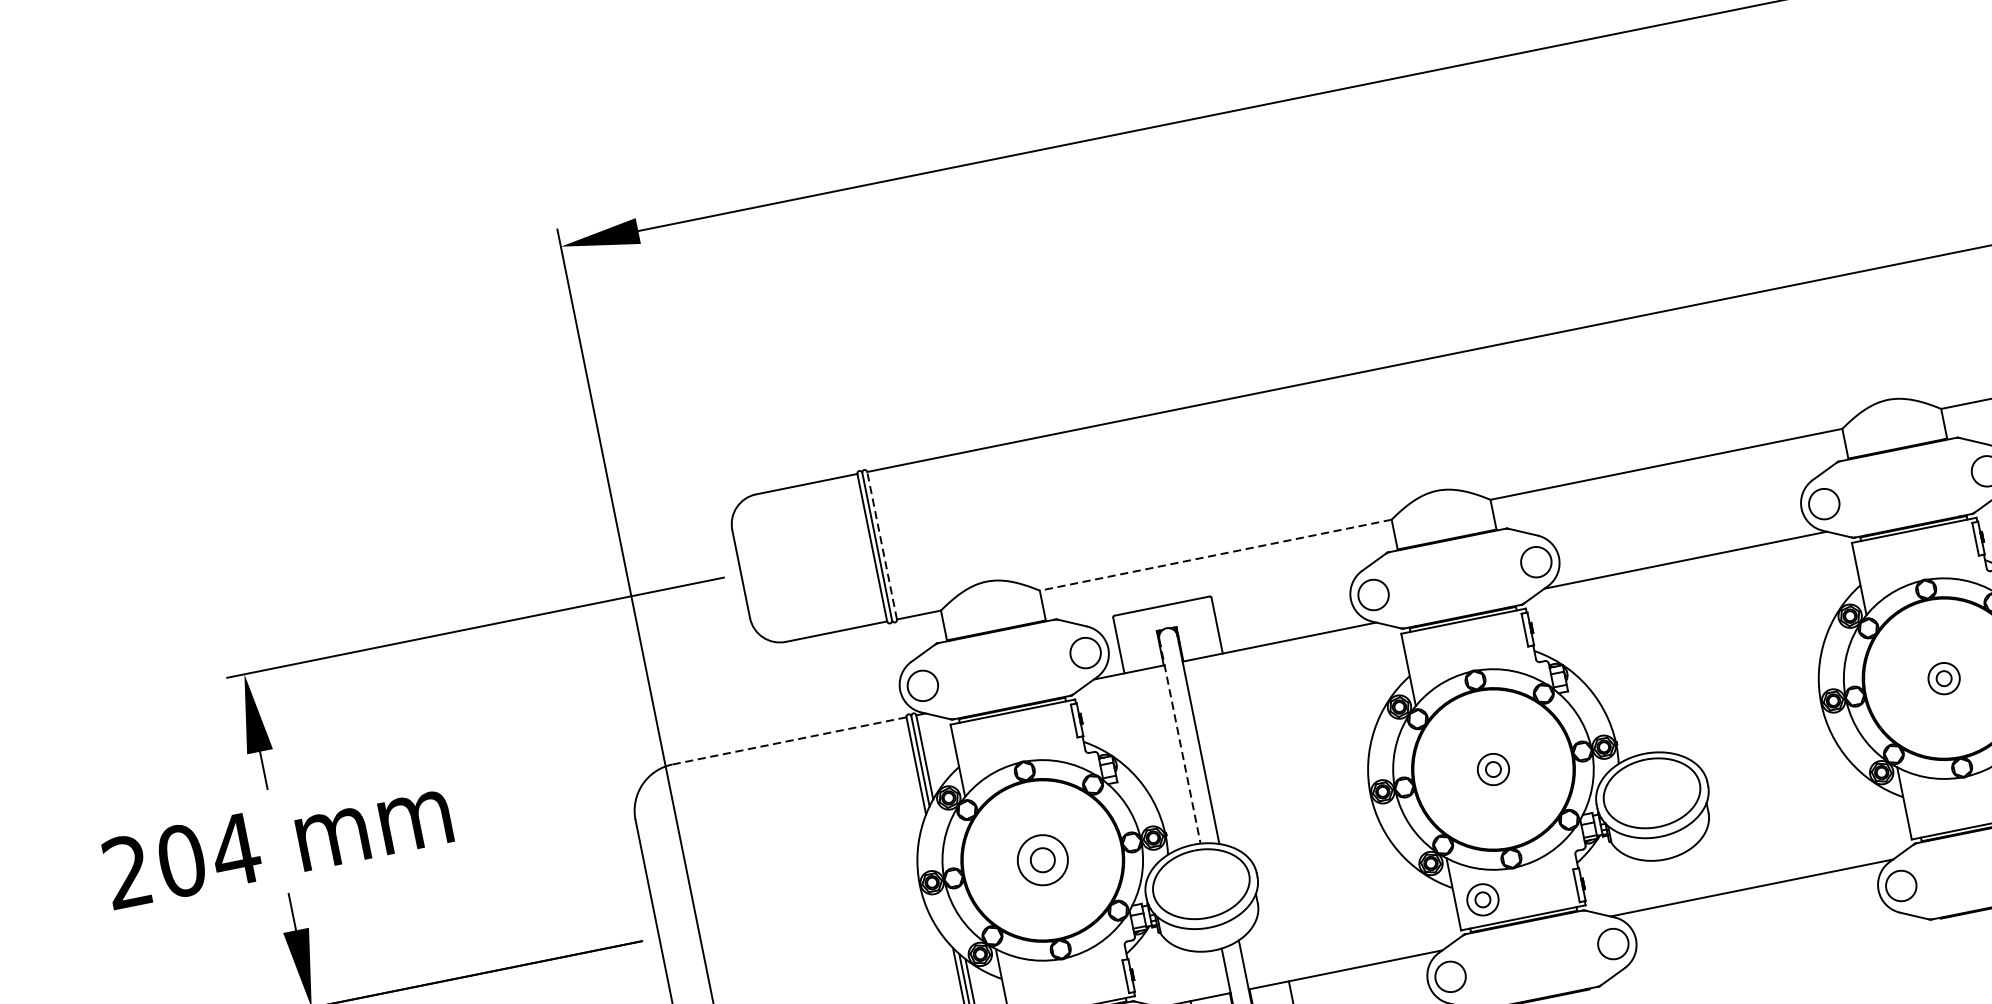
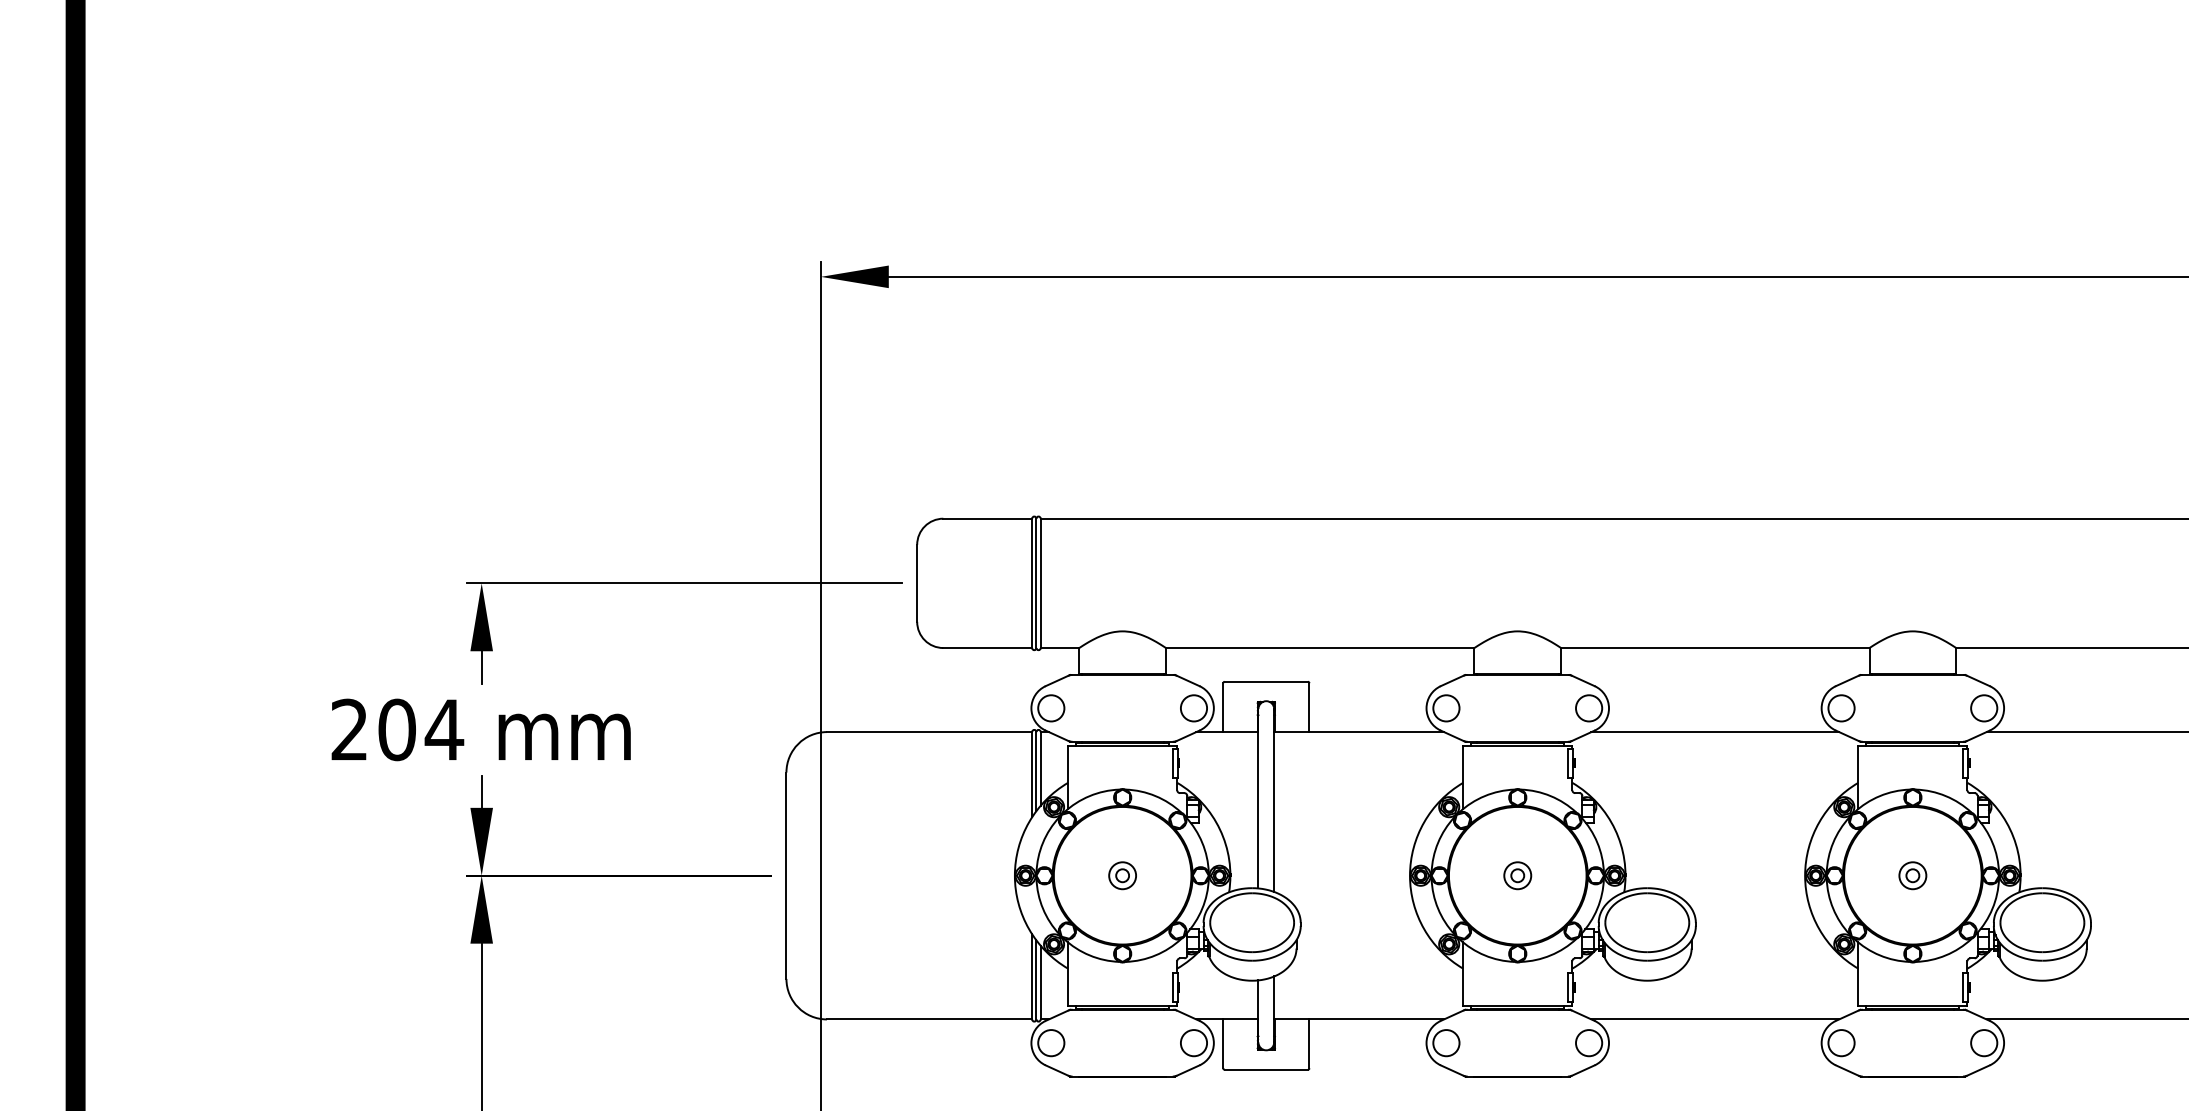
line: (881, 545) -> (1040, 583), dashed -> solid
line: (1215, 555) -> (1319, 648), dashed -> solid
line: (789, 741) -> (929, 732), dashed -> solid
line: (1179, 741) -> (1258, 798), dashed -> solid
part: (1042, 860) -> (1122, 875), size x0.62
part: (1482, 899) -> (1486, 983), removed

